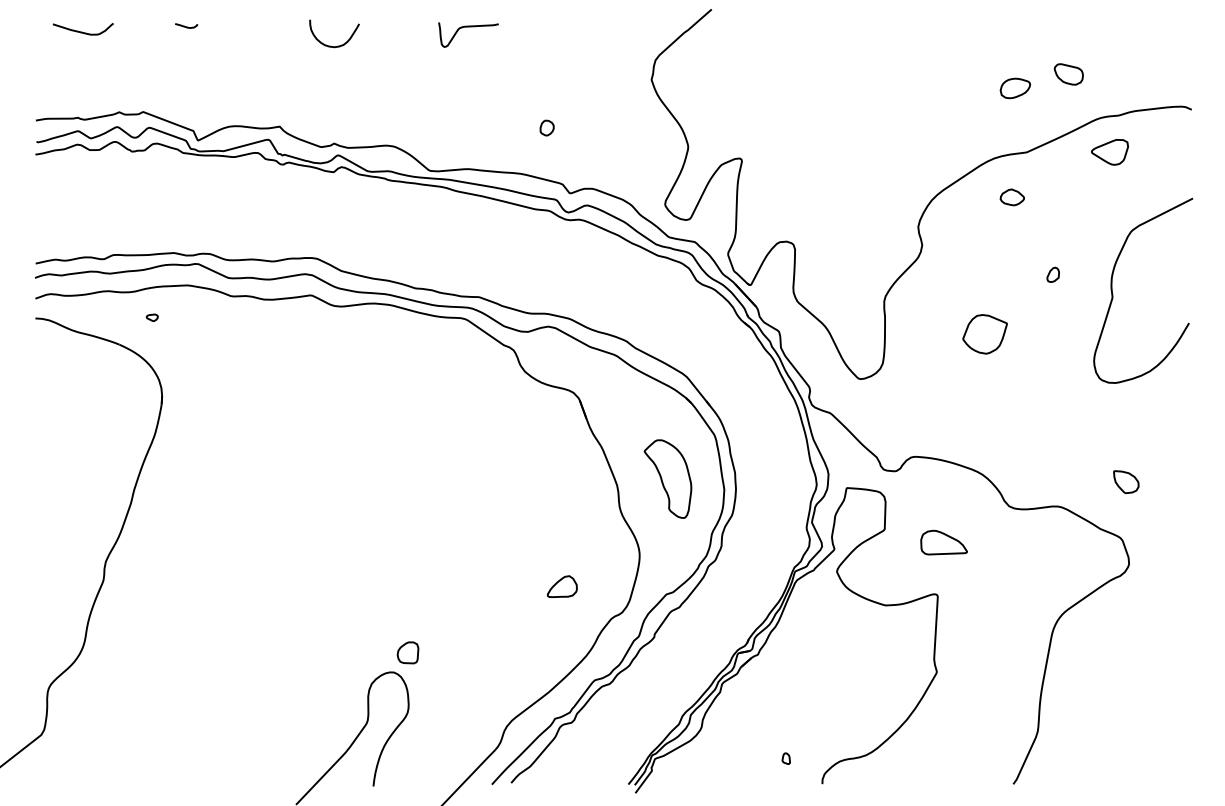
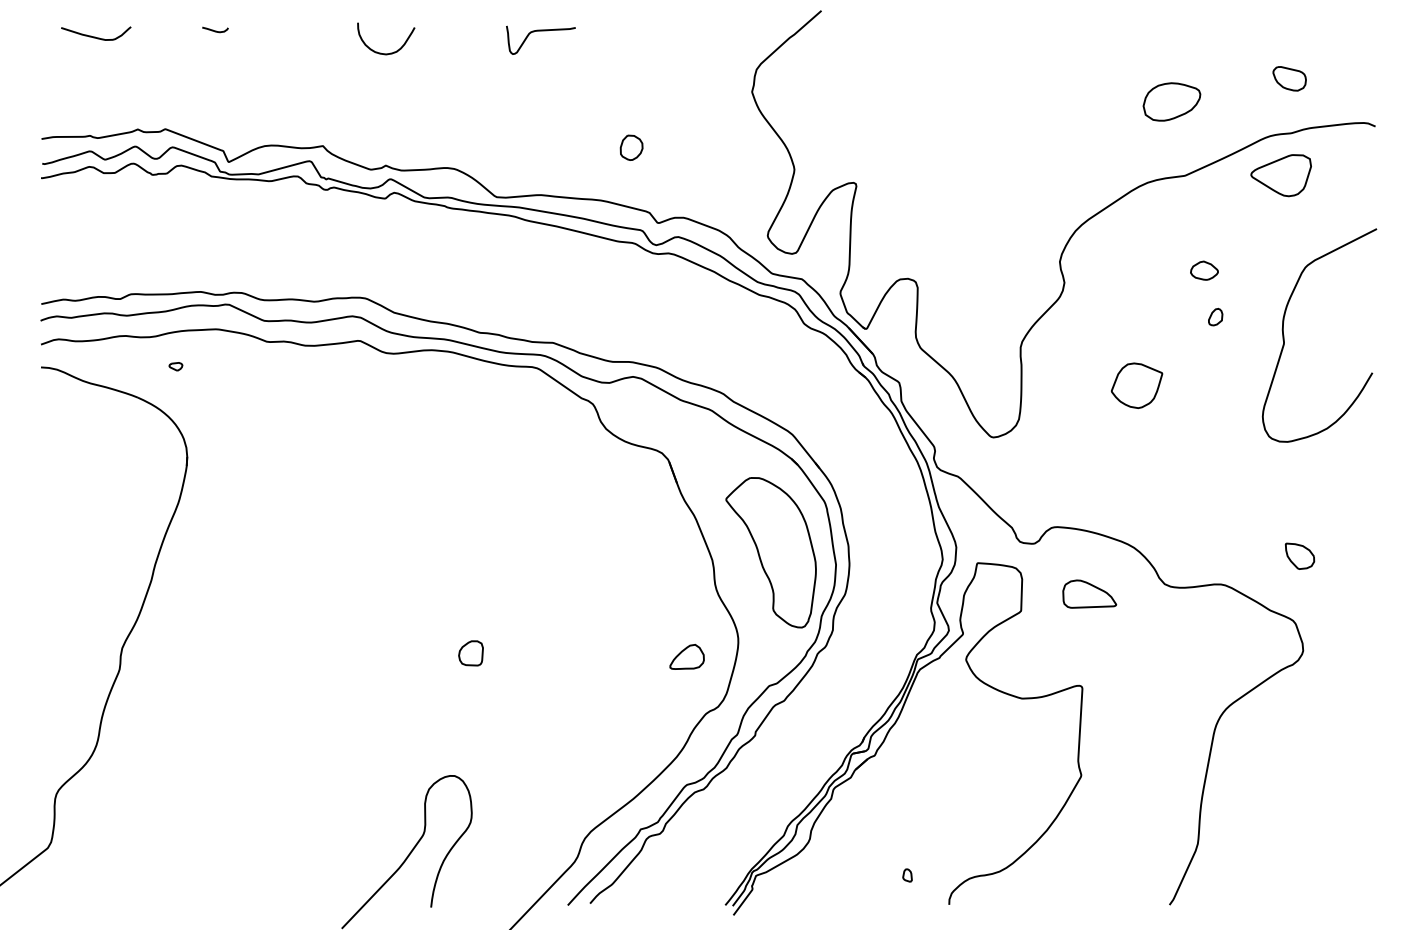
part: (1068, 74) -> (1289, 78), moved
part: (1014, 88) -> (1171, 101), size x1.67
part: (547, 127) -> (631, 147), size x1.43
part: (1109, 152) -> (1280, 175), size x1.43
part: (1012, 197) -> (1204, 270), moved
part: (667, 478) -> (770, 552), size x1.67
part: (943, 542) -> (1089, 593), moved
part: (561, 586) -> (686, 656), moved
part: (407, 652) -> (470, 653), moved

